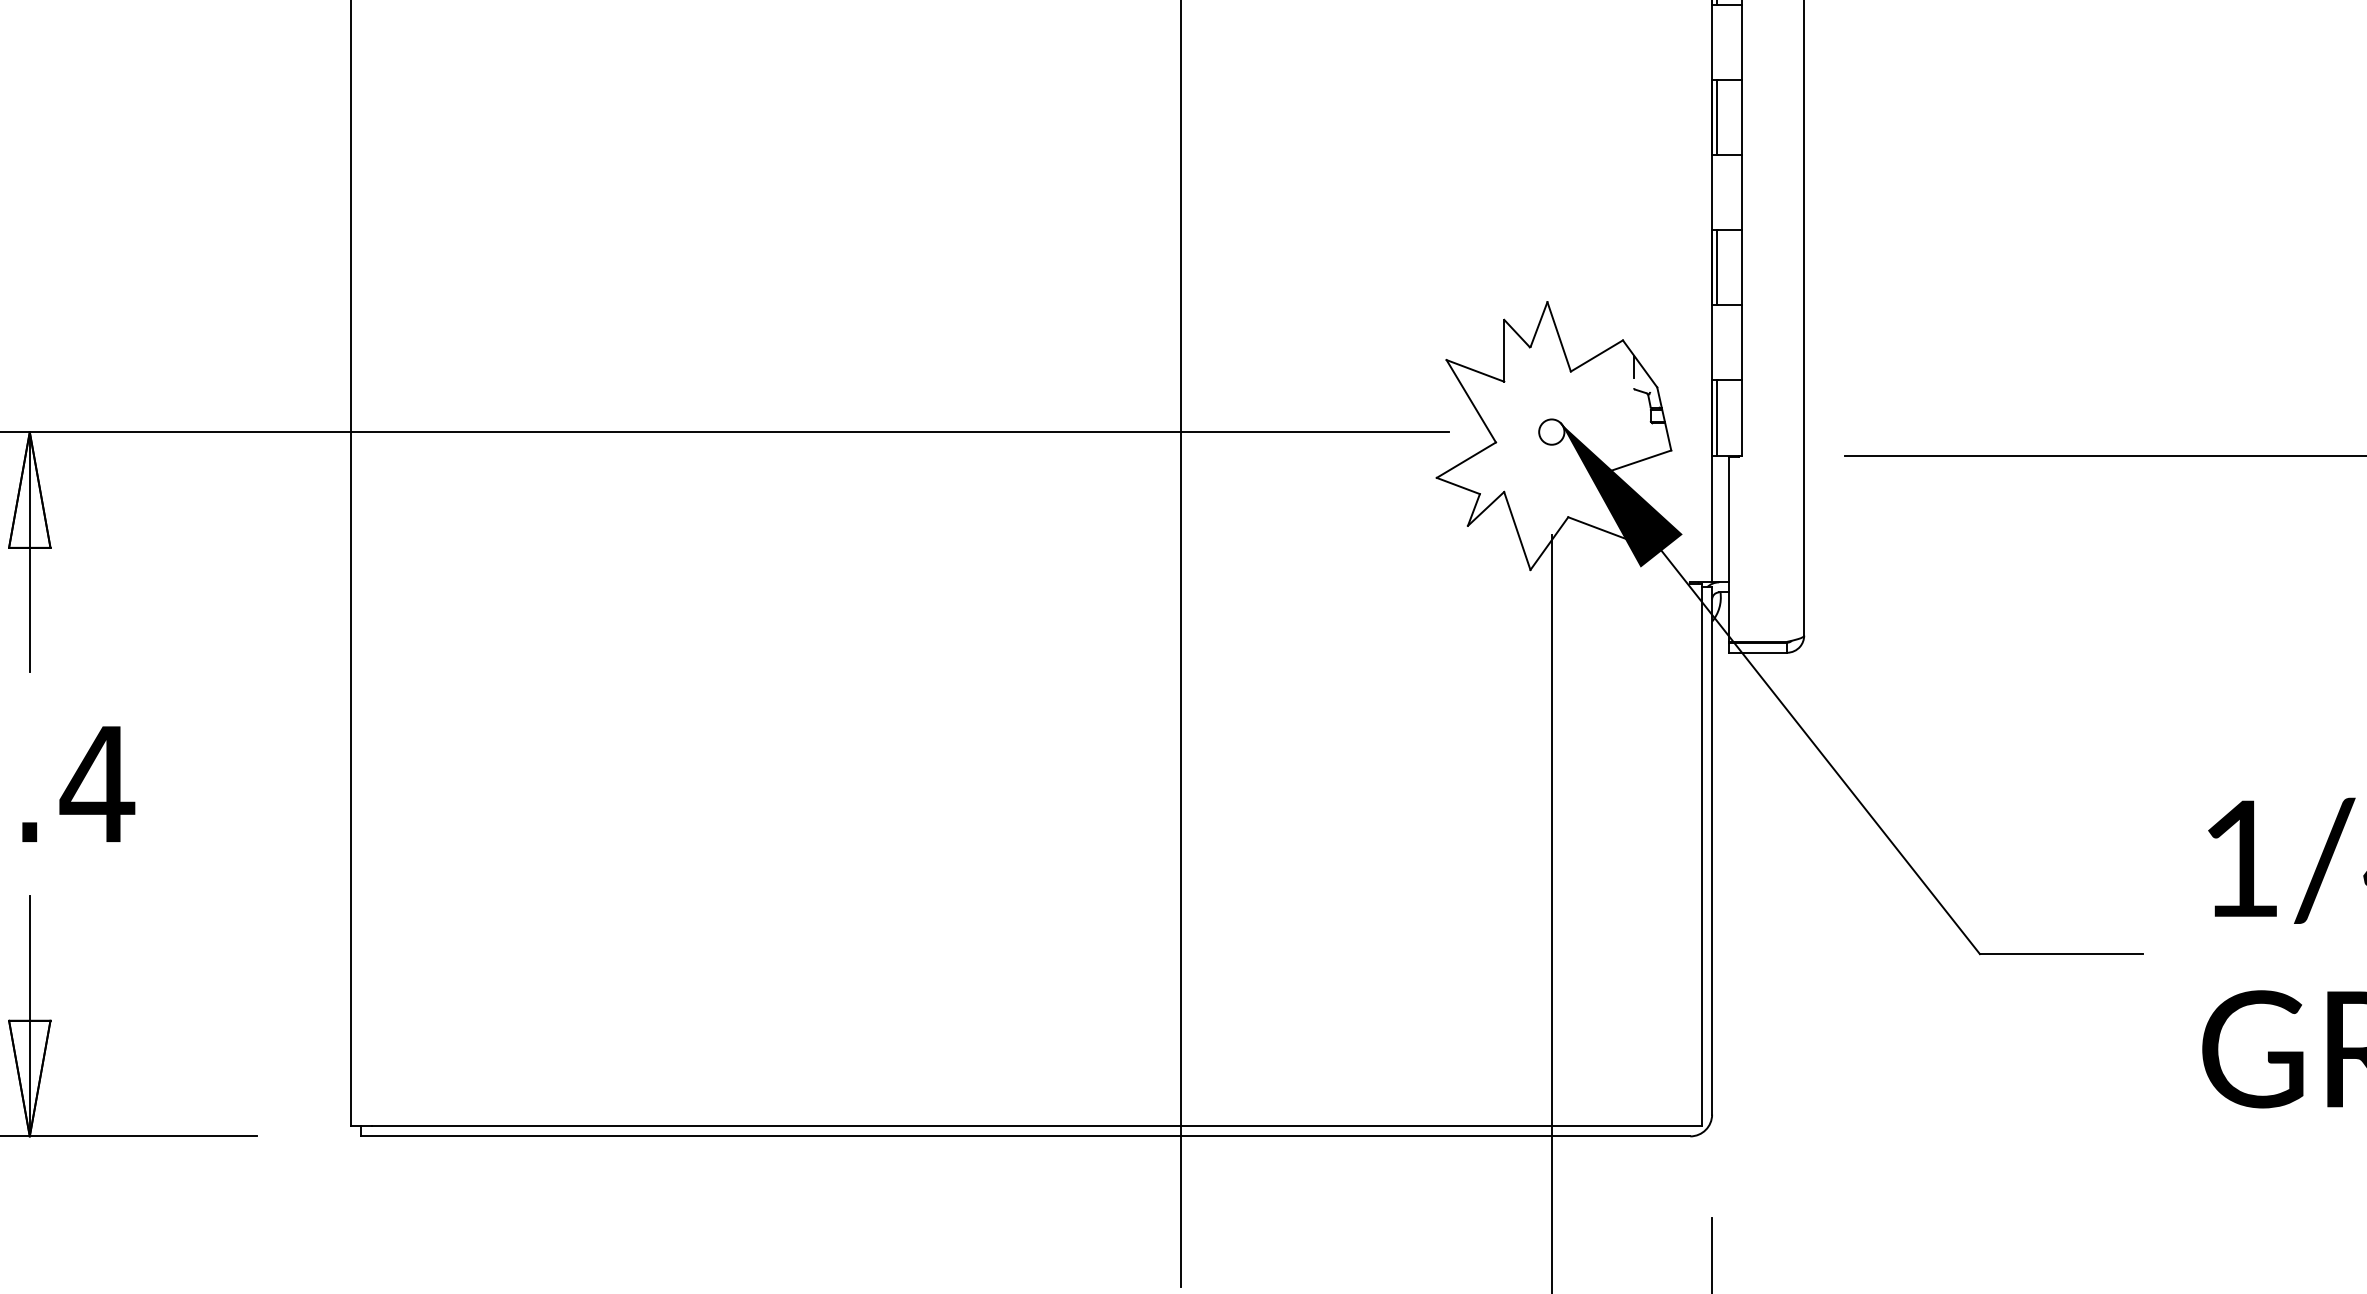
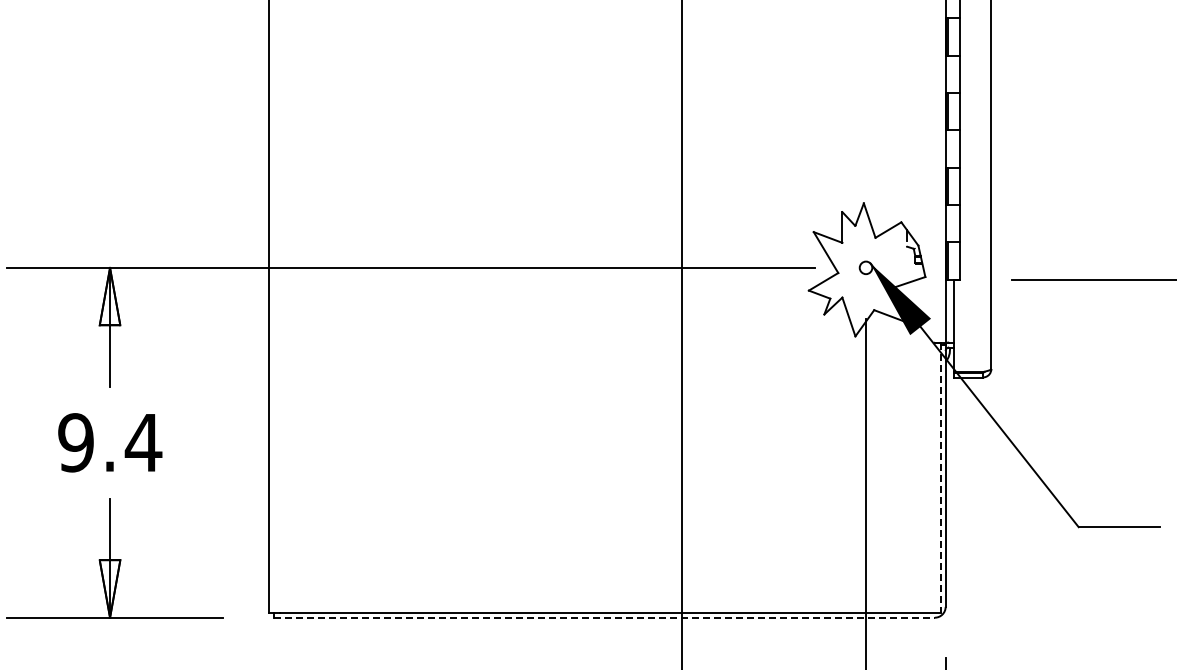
line: (1701, 854) -> (940, 477), solid -> dashed
line: (1027, 1135) -> (605, 617), solid -> dashed

